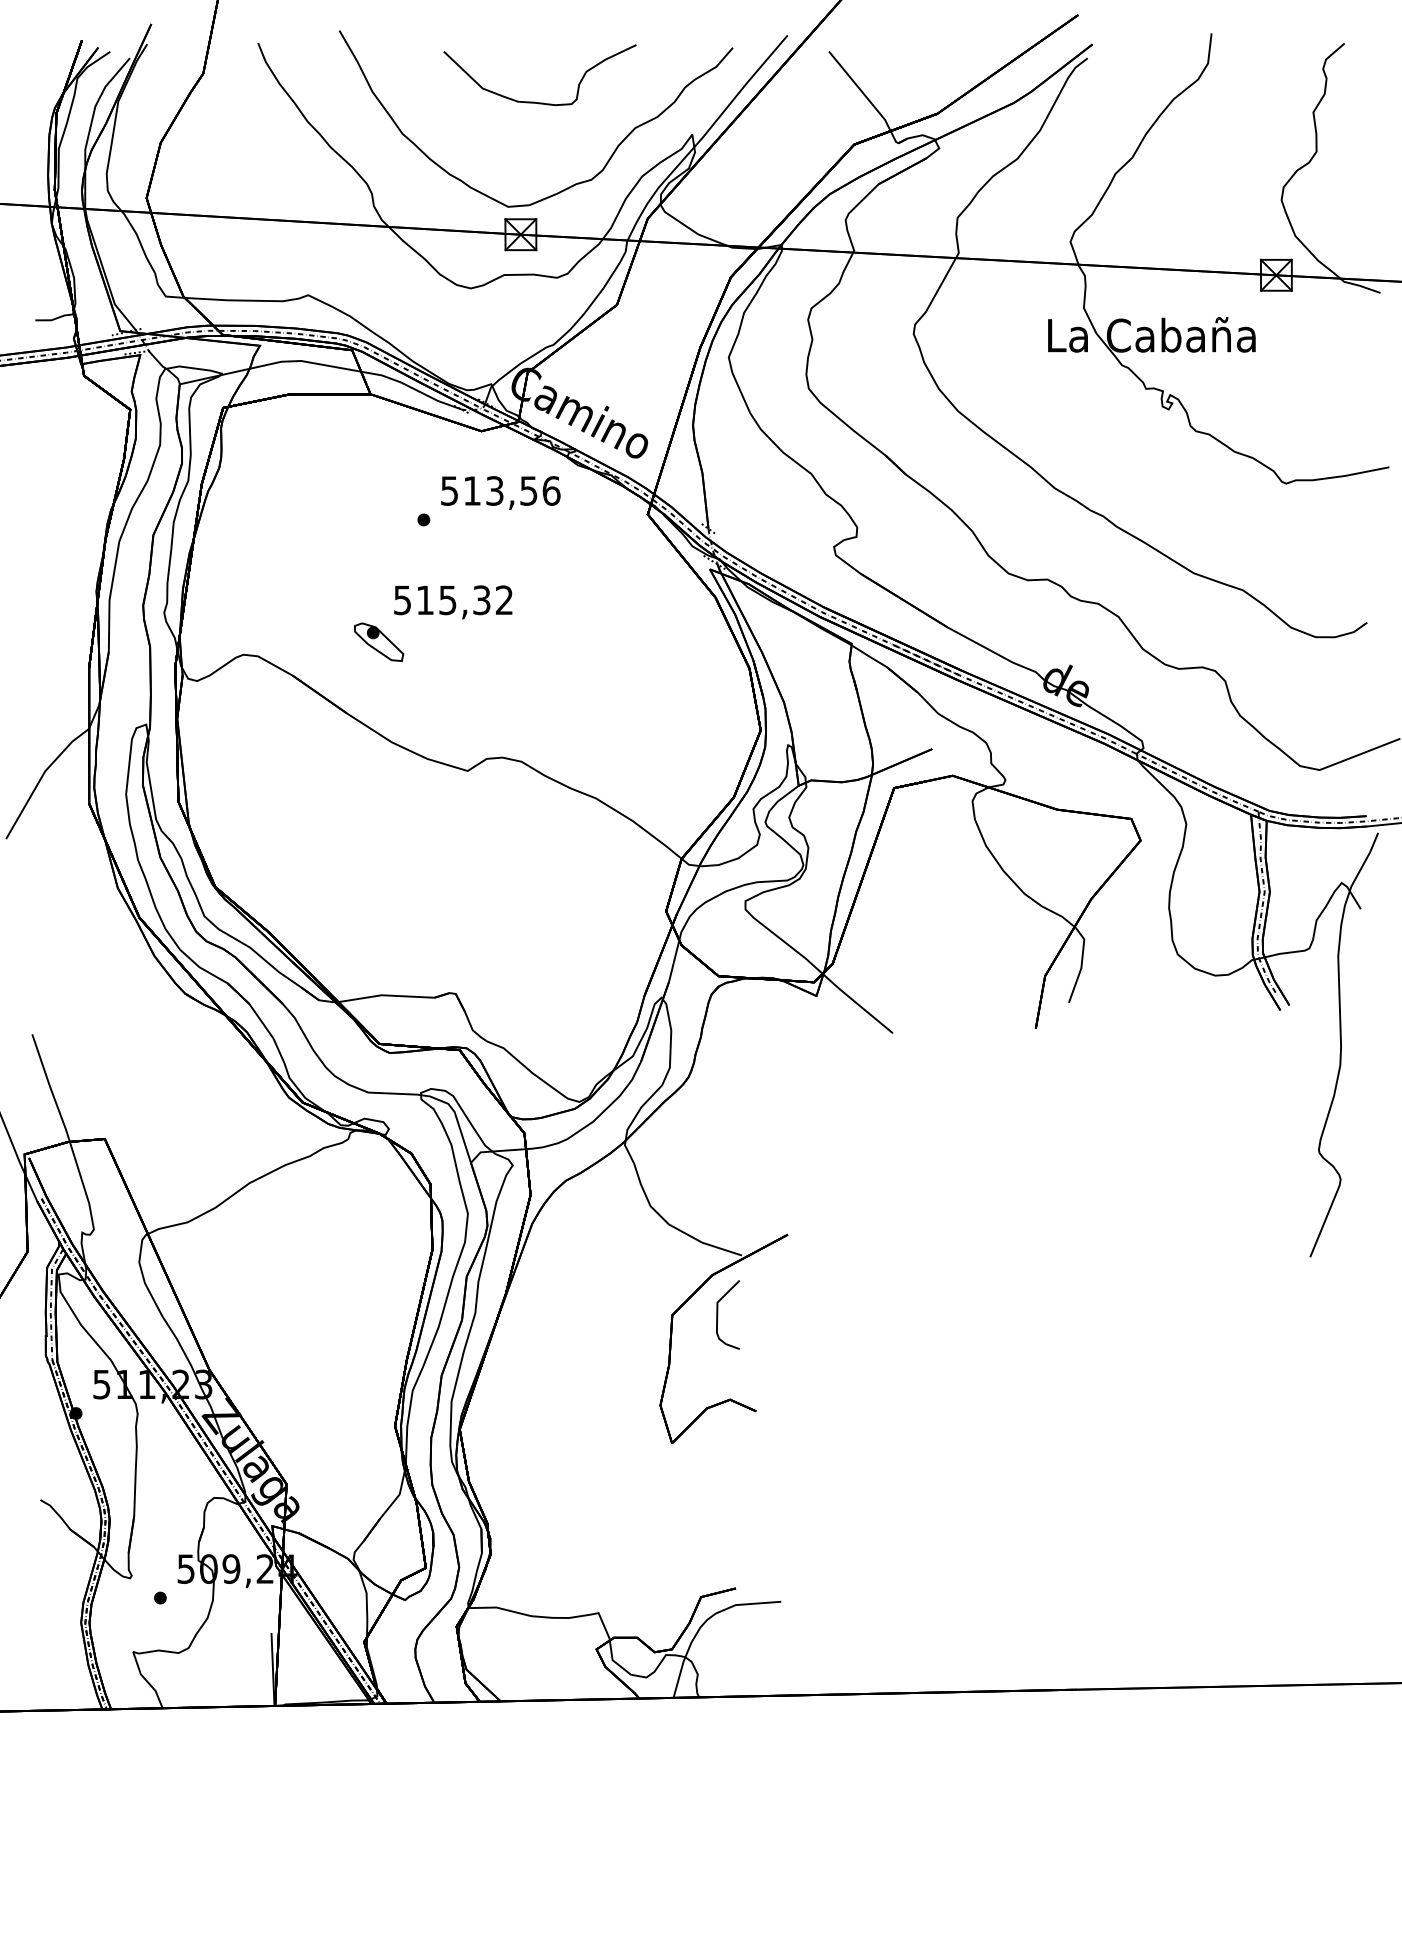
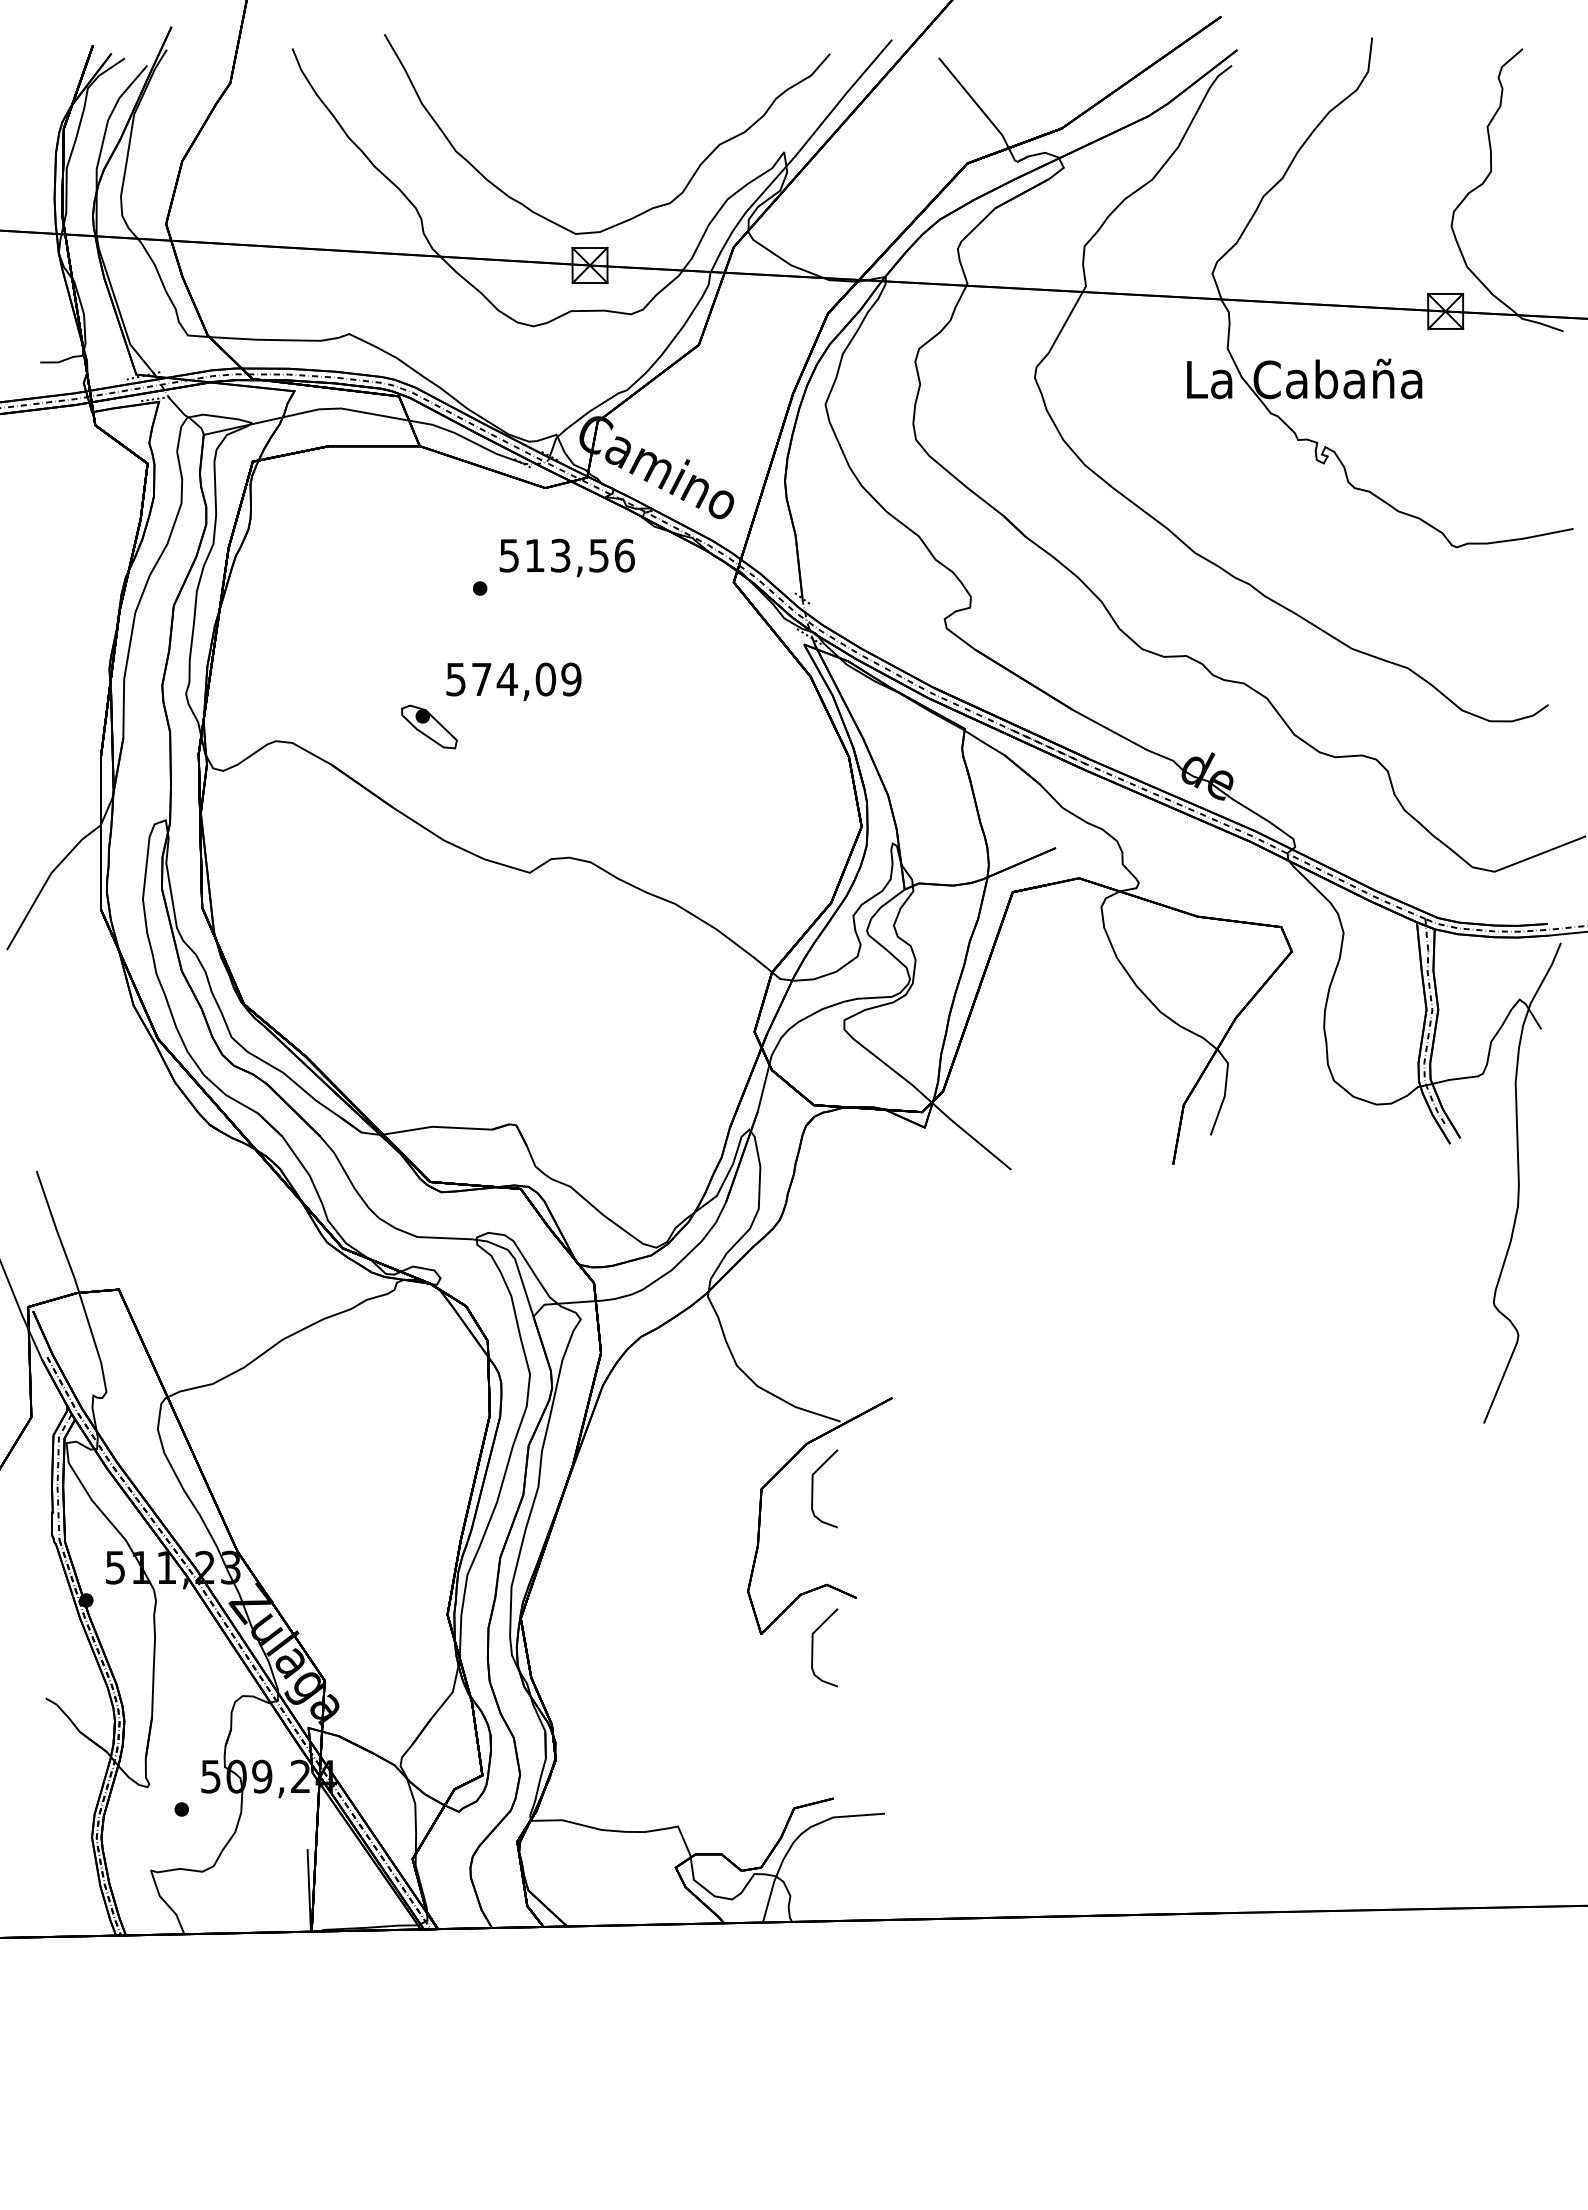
curve: (539, 102) -> (611, 115), removed
text: (464, 600) -> (526, 679), 515,32 -> 574,09
curve: (718, 1455) -> (813, 1647), added

